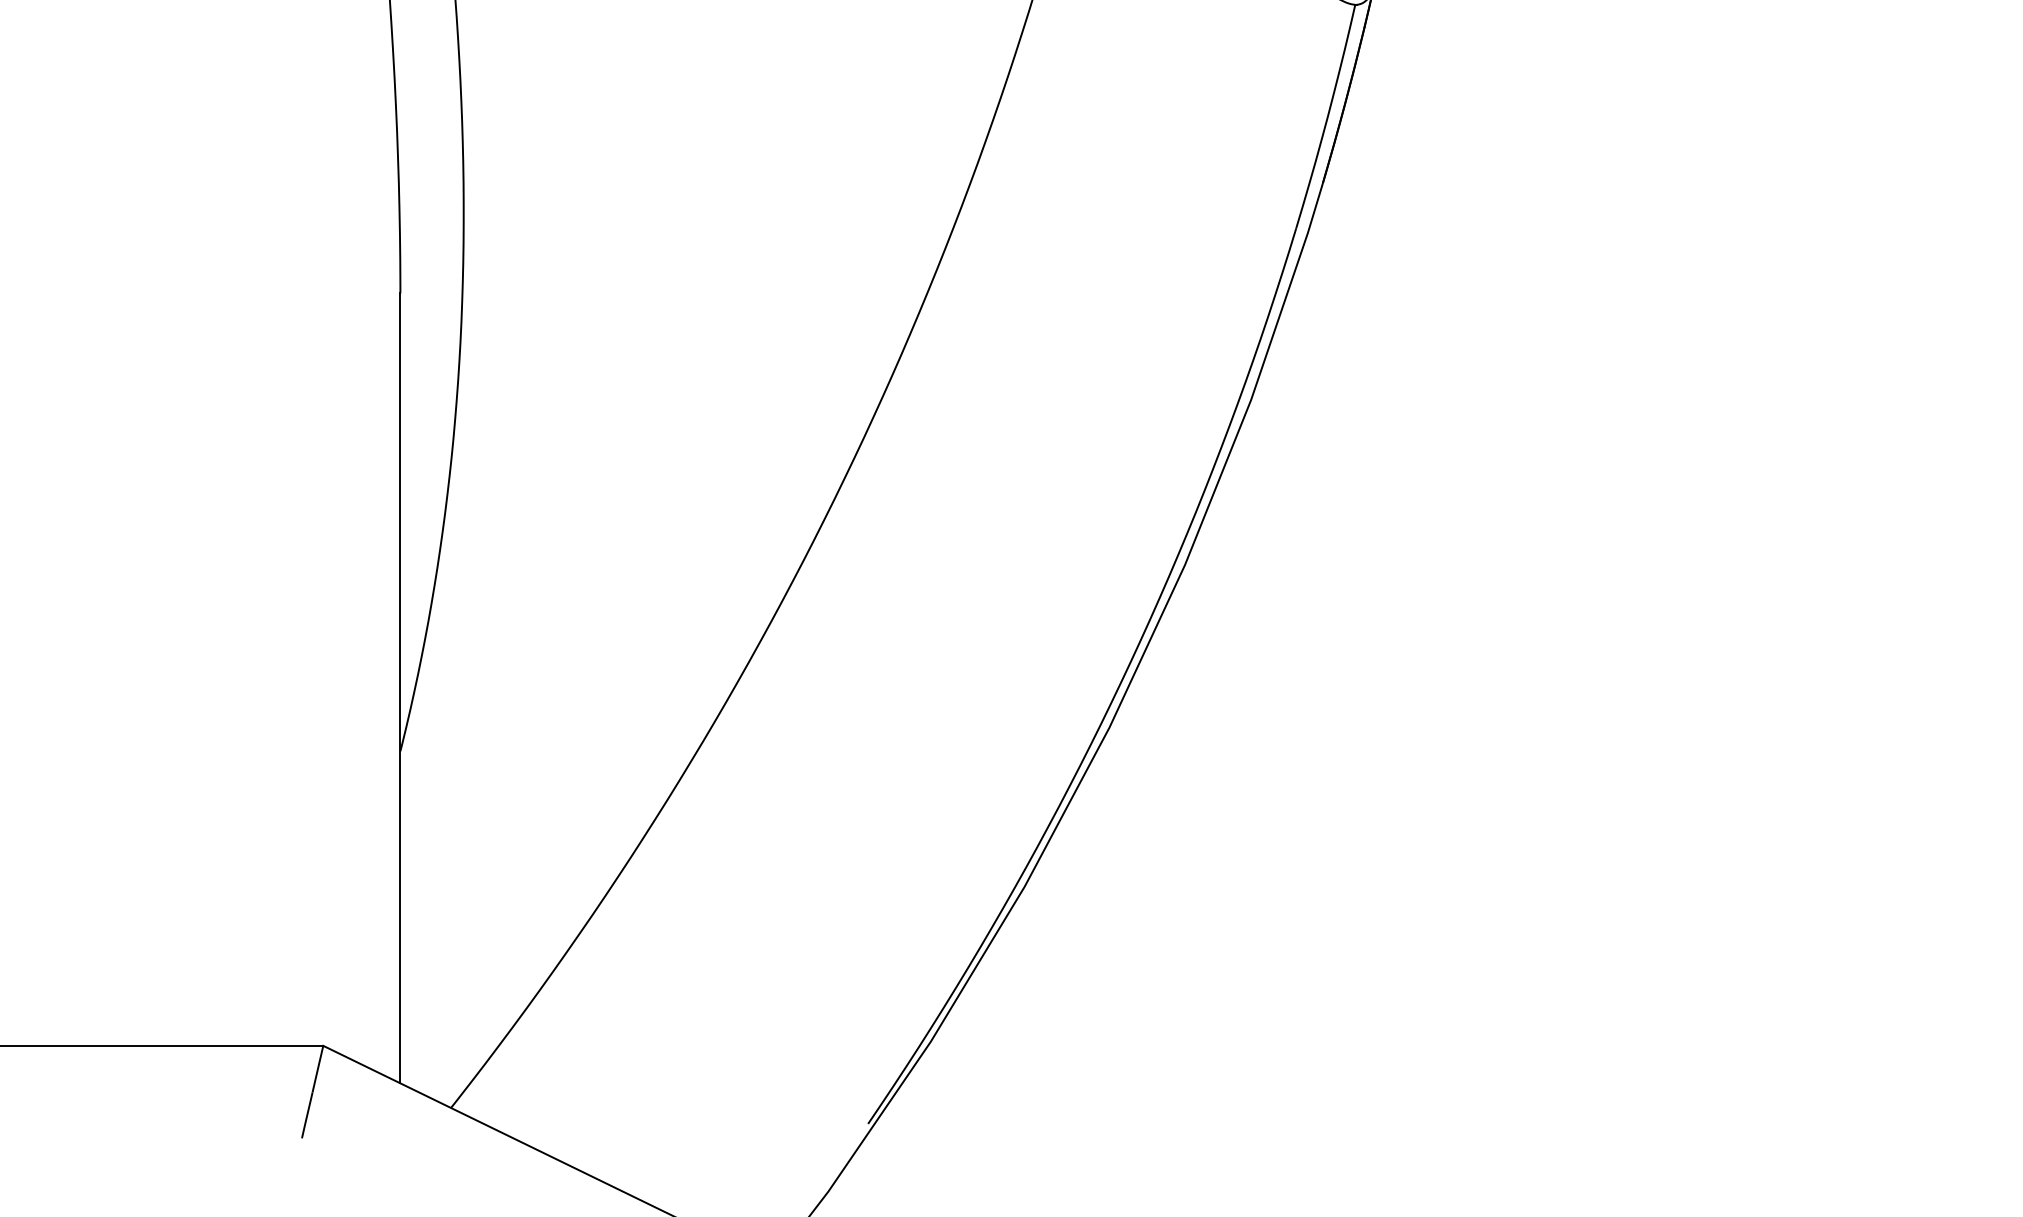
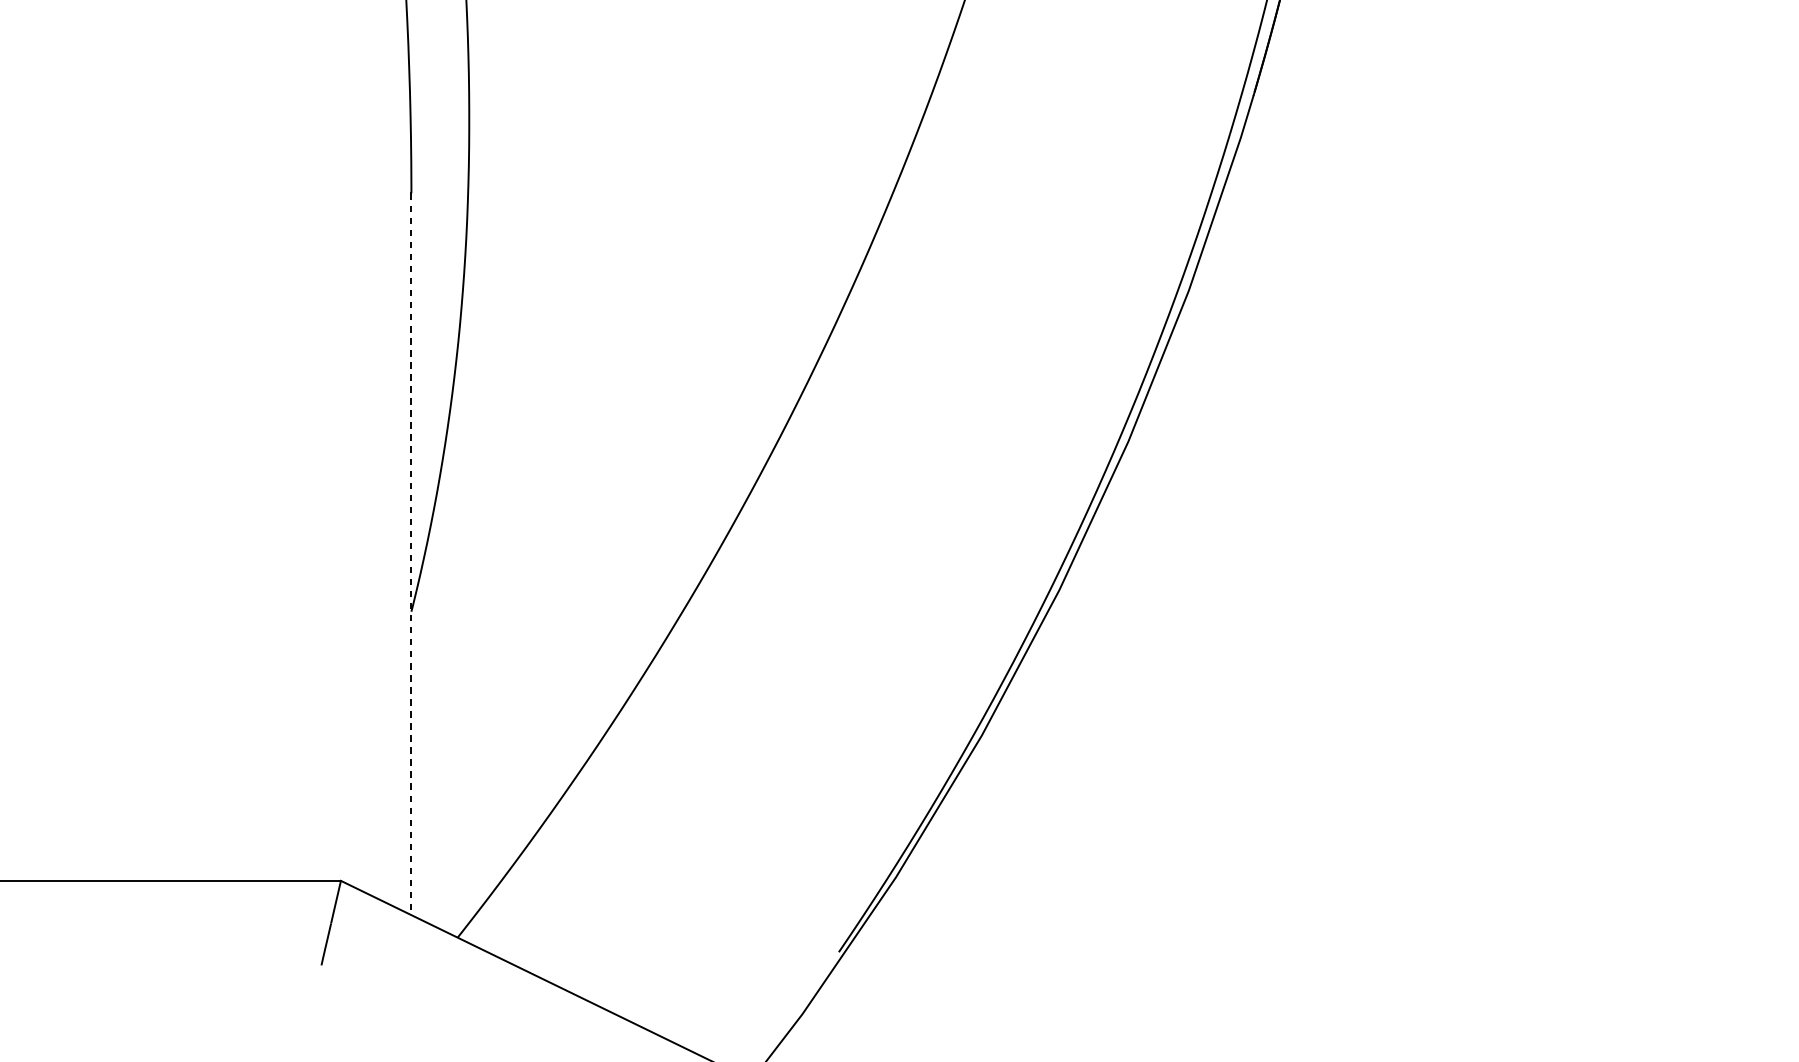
line: (400, 688) -> (411, 554), solid -> dashed

